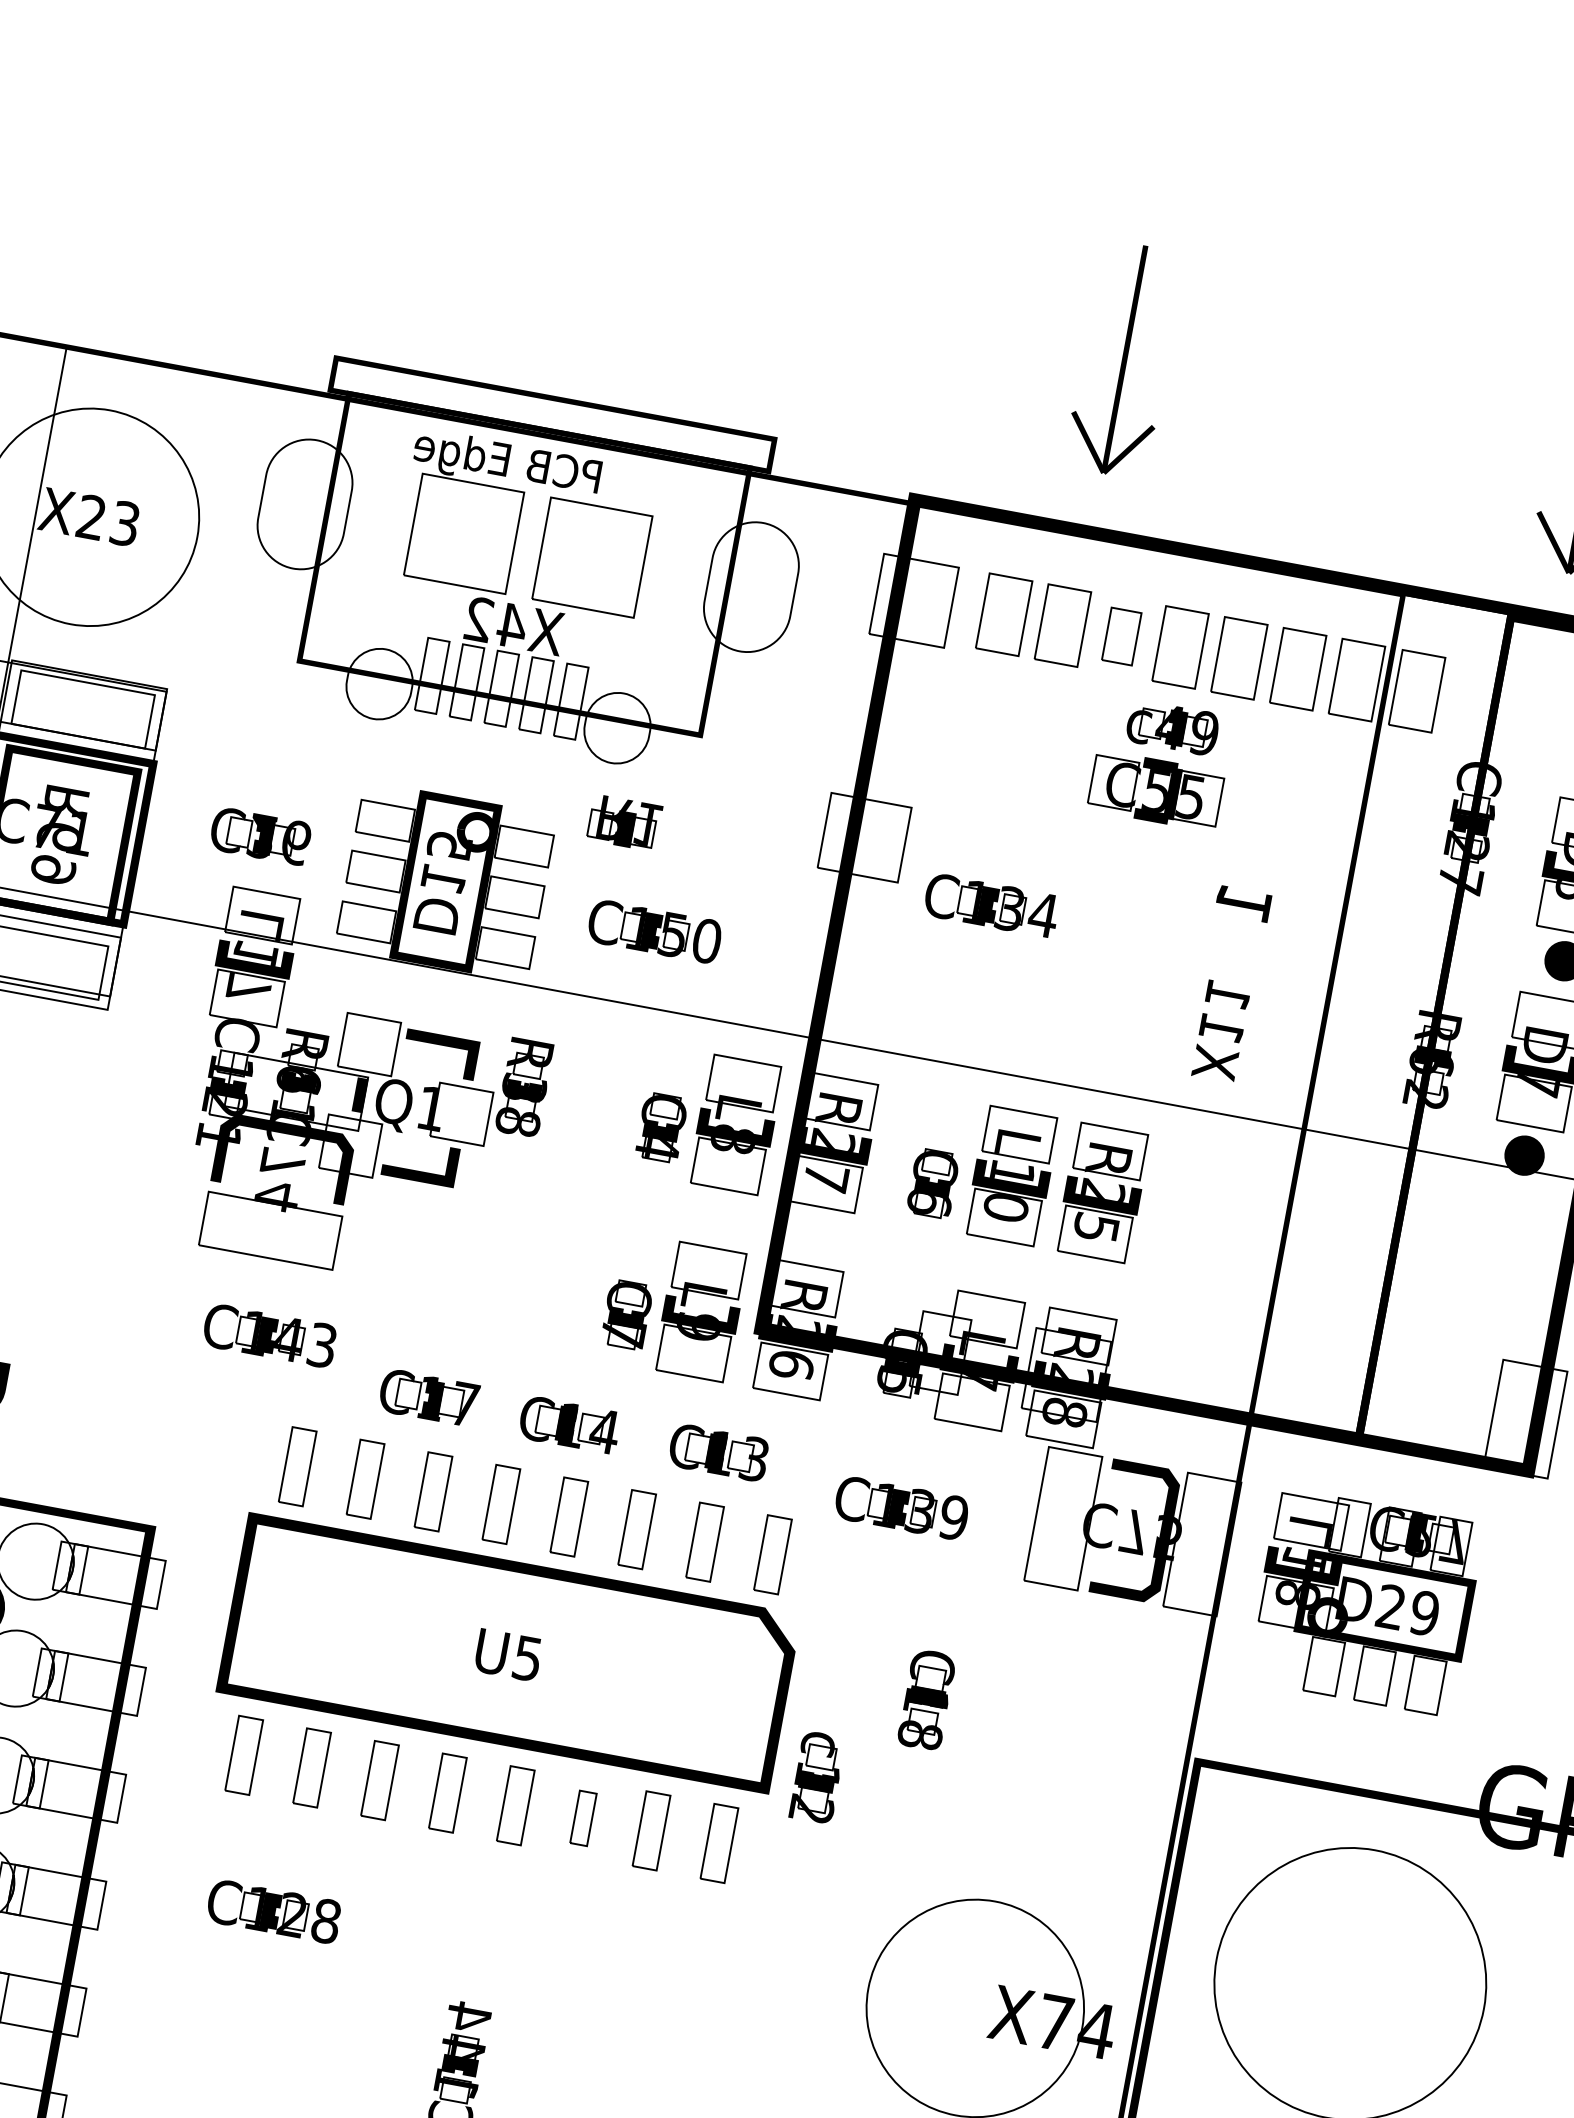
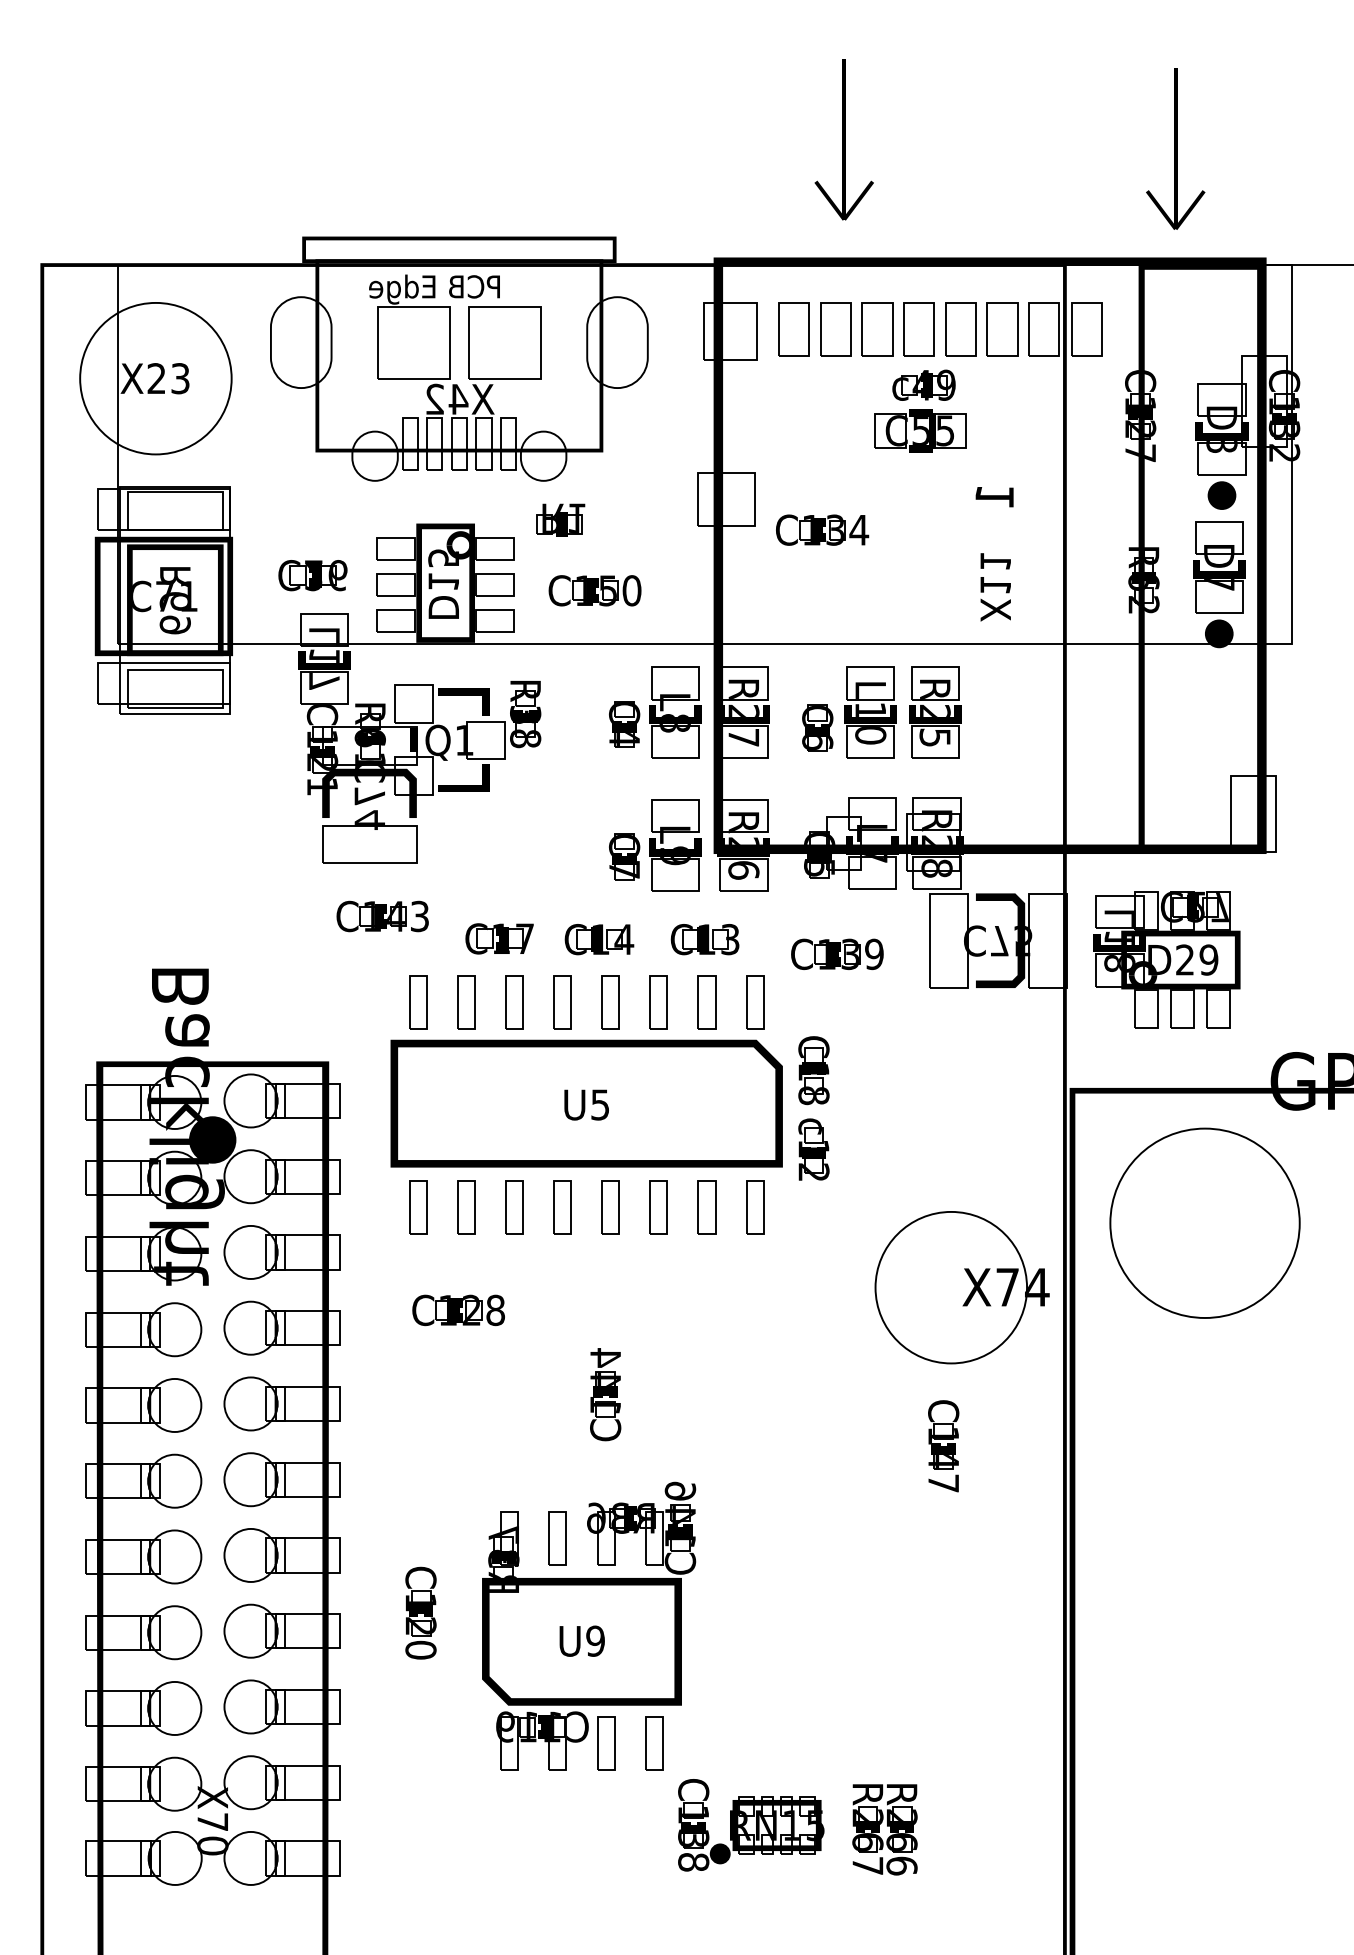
part: (1121, 636) -> (877, 329), size x1.43
part: (926, 1699) -> (813, 1070), moved
part: (583, 1818) -> (658, 1207), size x1.43

